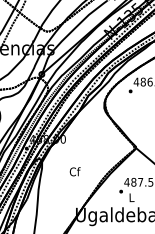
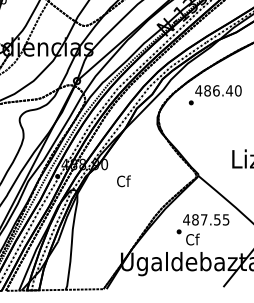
text: (74, 171) -> (123, 181), moved
text: (131, 197) -> (192, 239), L -> Cf

